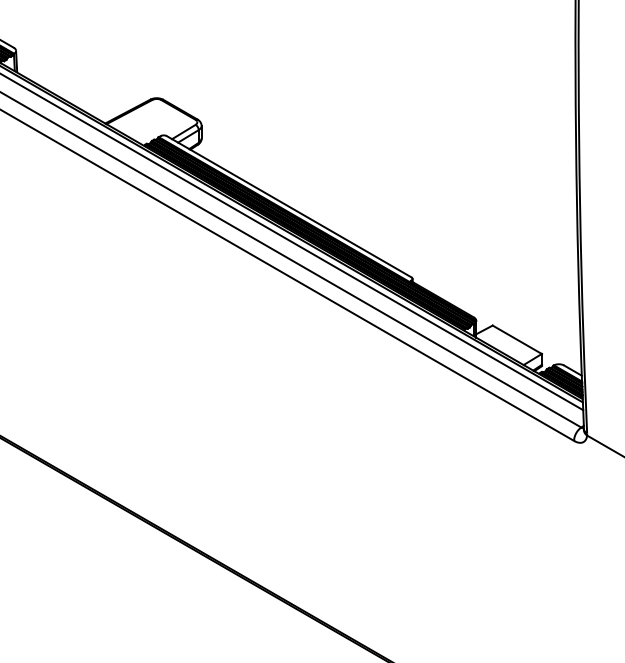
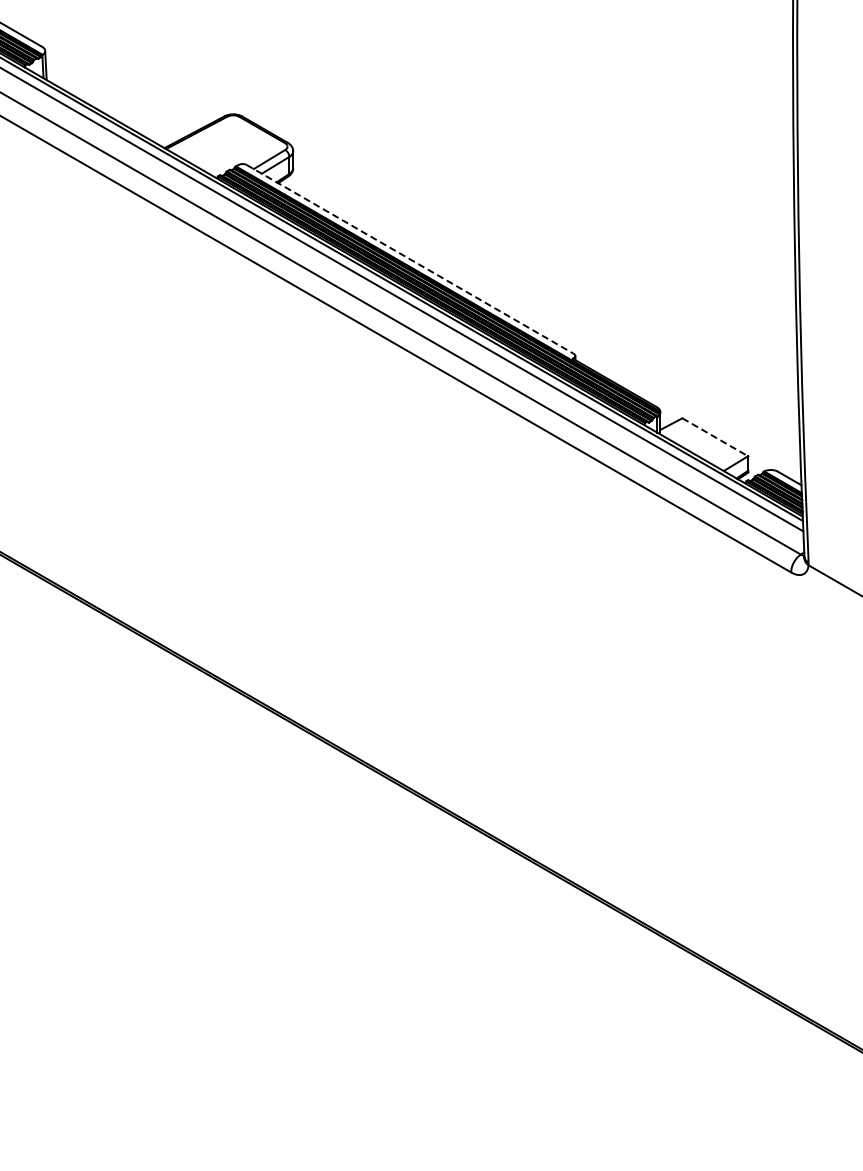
line: (289, 206) -> (410, 259), solid -> dashed
line: (517, 339) -> (715, 437), solid -> dashed

